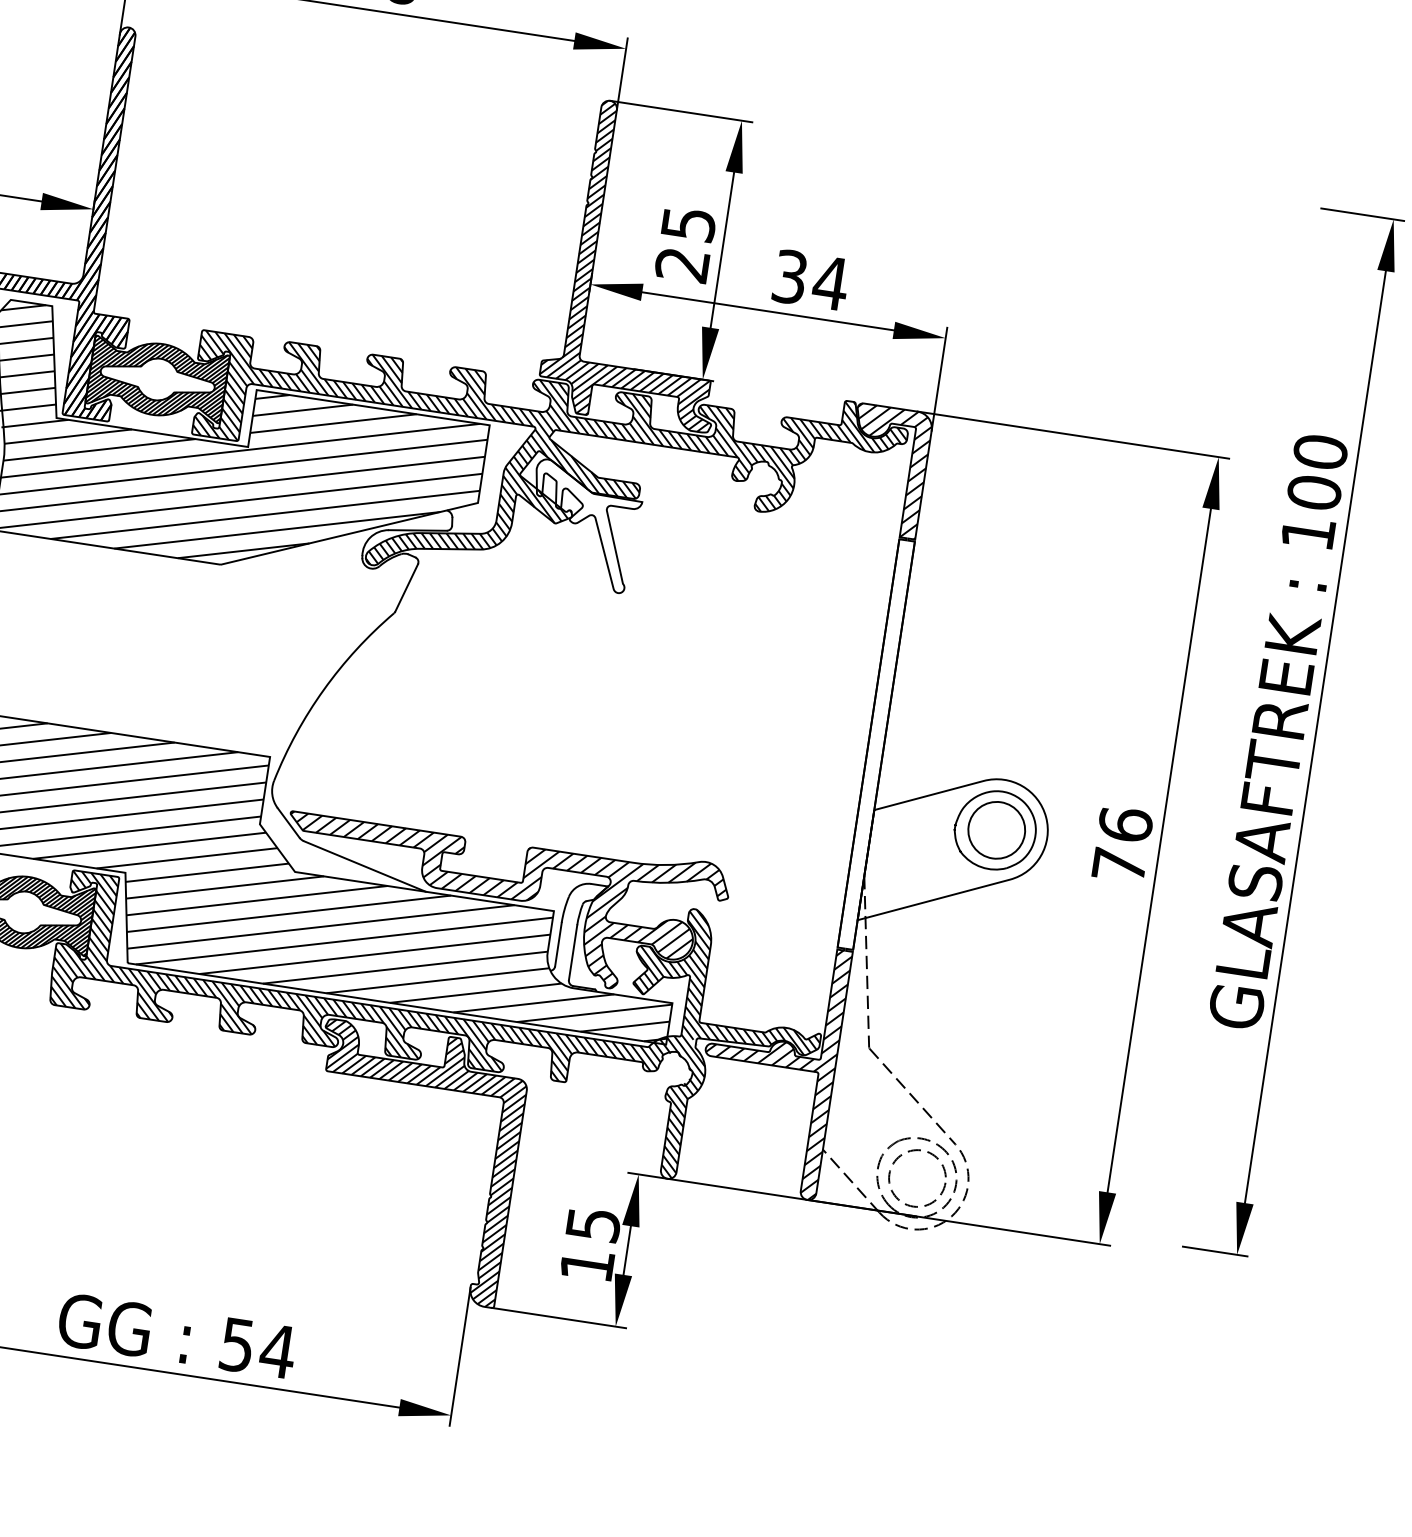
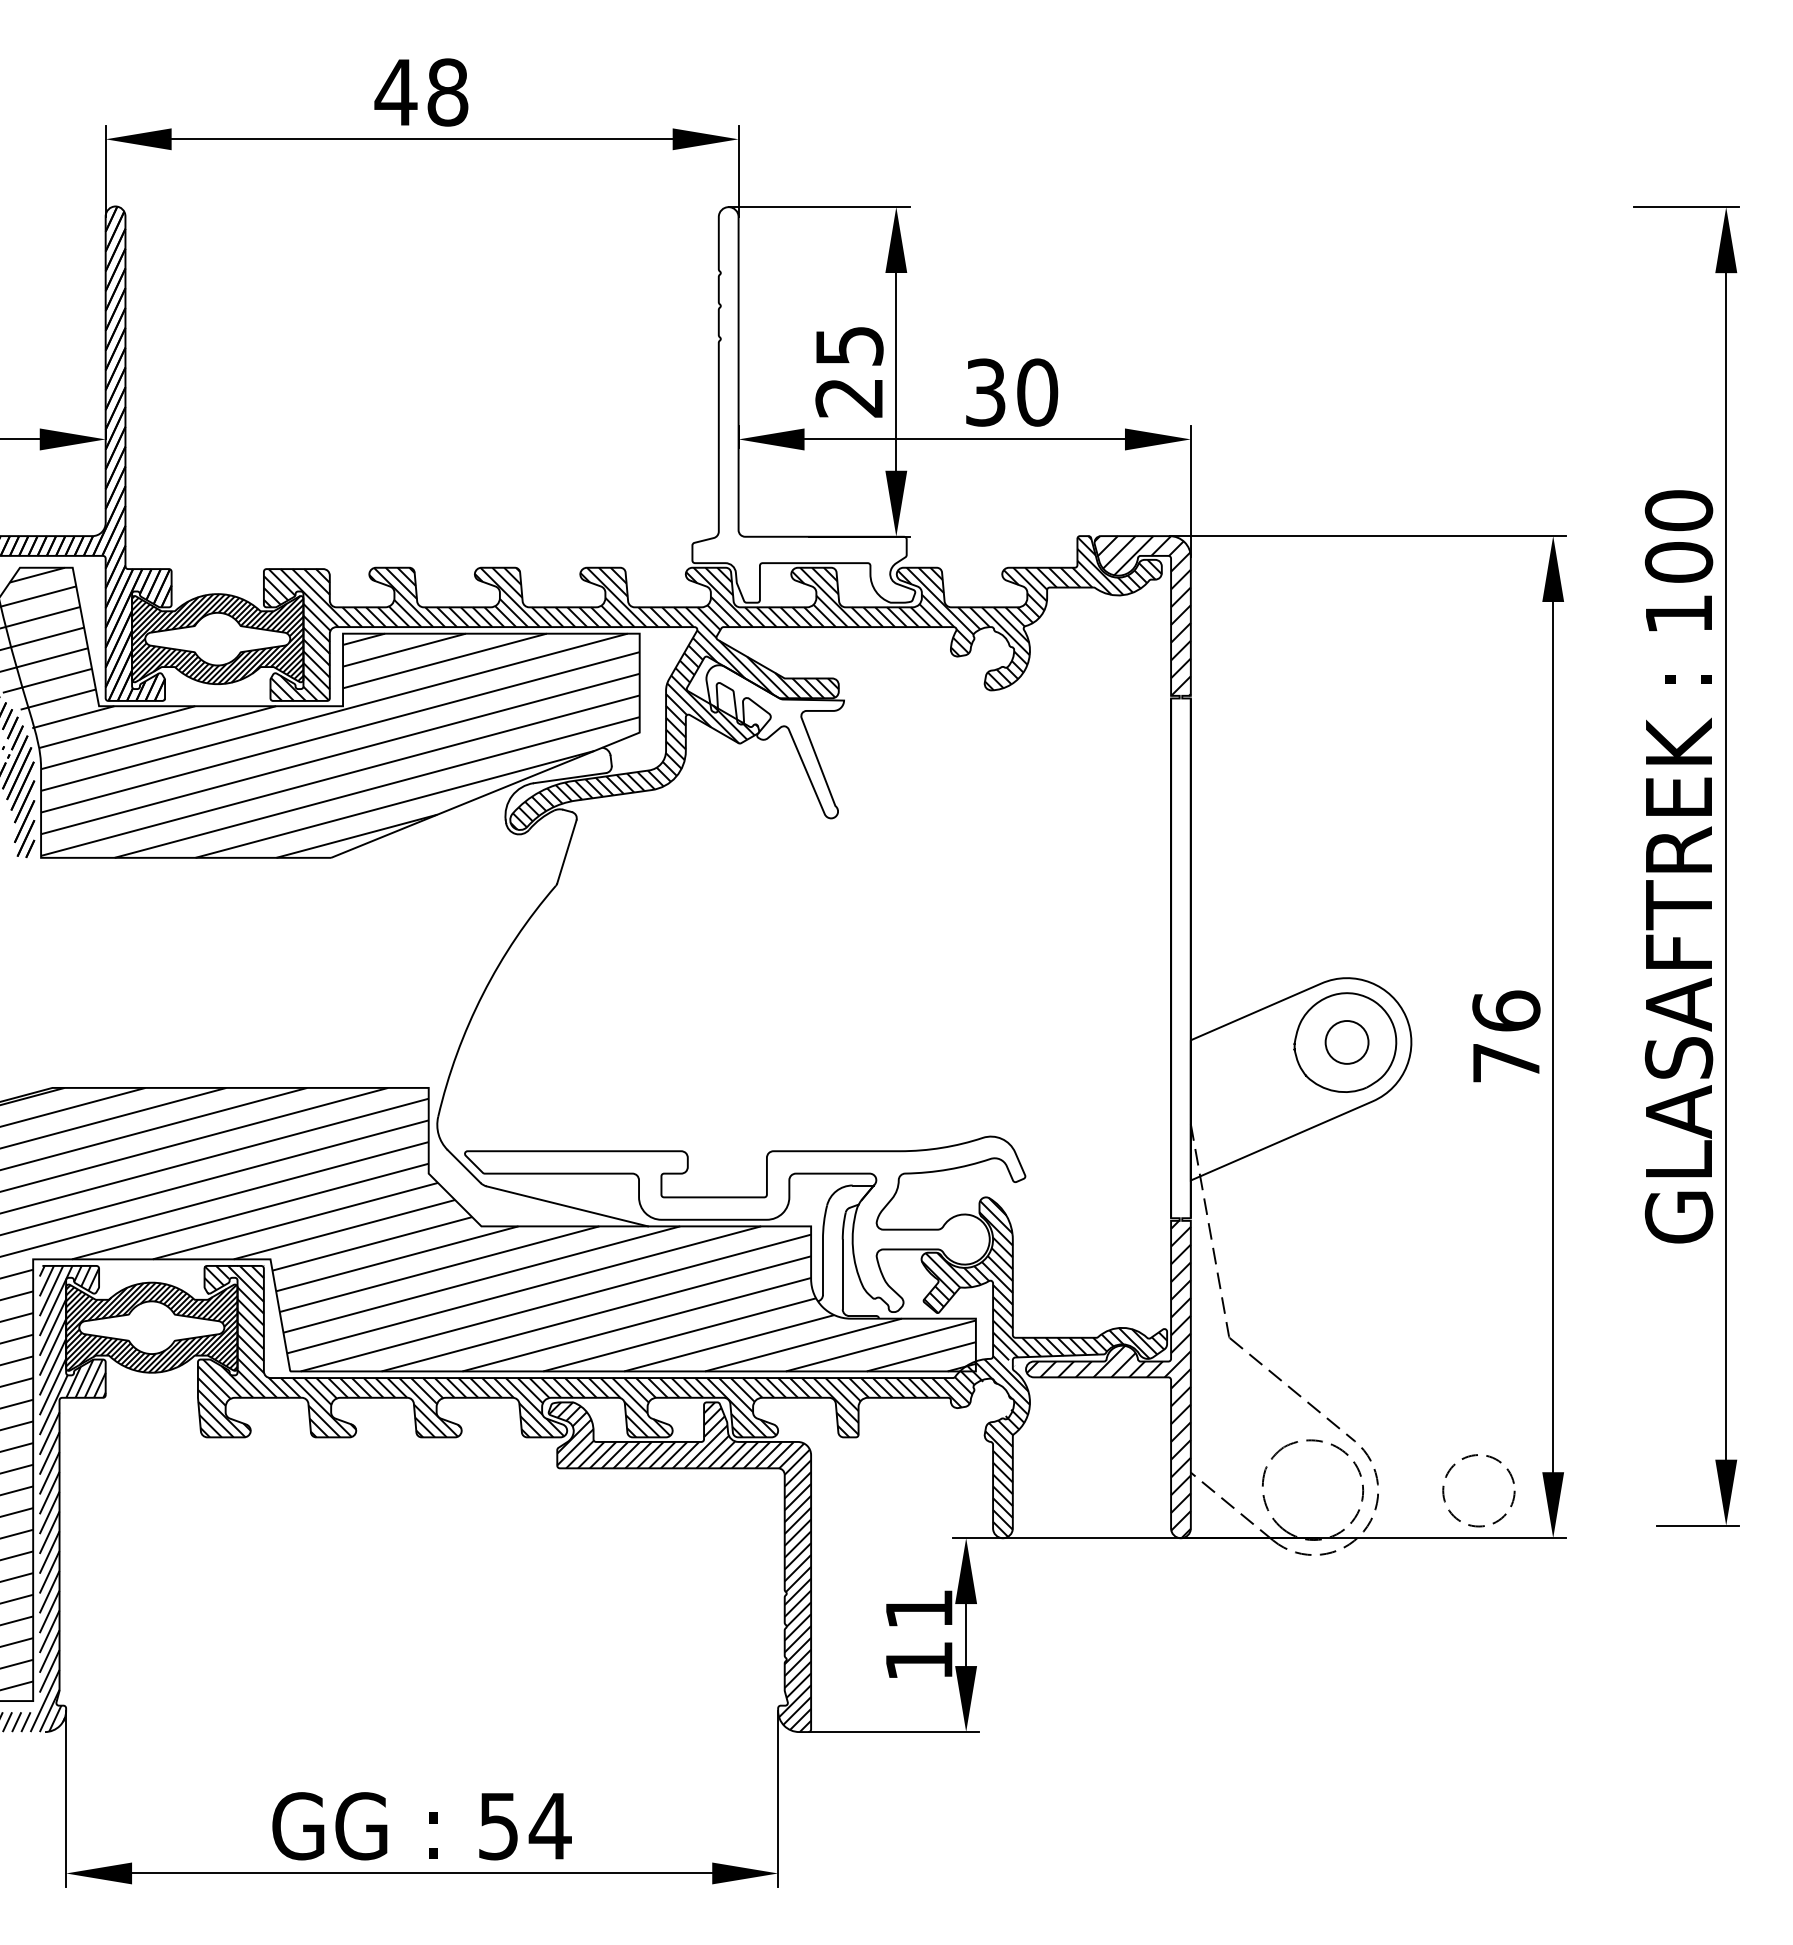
hatch: (644, 264) -> (802, 404), removed
text: (830, 283) -> (1036, 392), 34 -> 30
circle: (996, 830) -> (1346, 1042), size x0.6
hatch: (501, 901) -> (743, 1224), removed
circle: (917, 1178) -> (1478, 1490), moved
text: (593, 1224) -> (919, 1609), 15 -> 11

